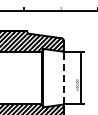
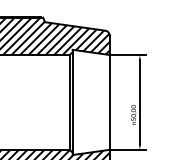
line: (63, 77) -> (108, 101), dashed -> solid

